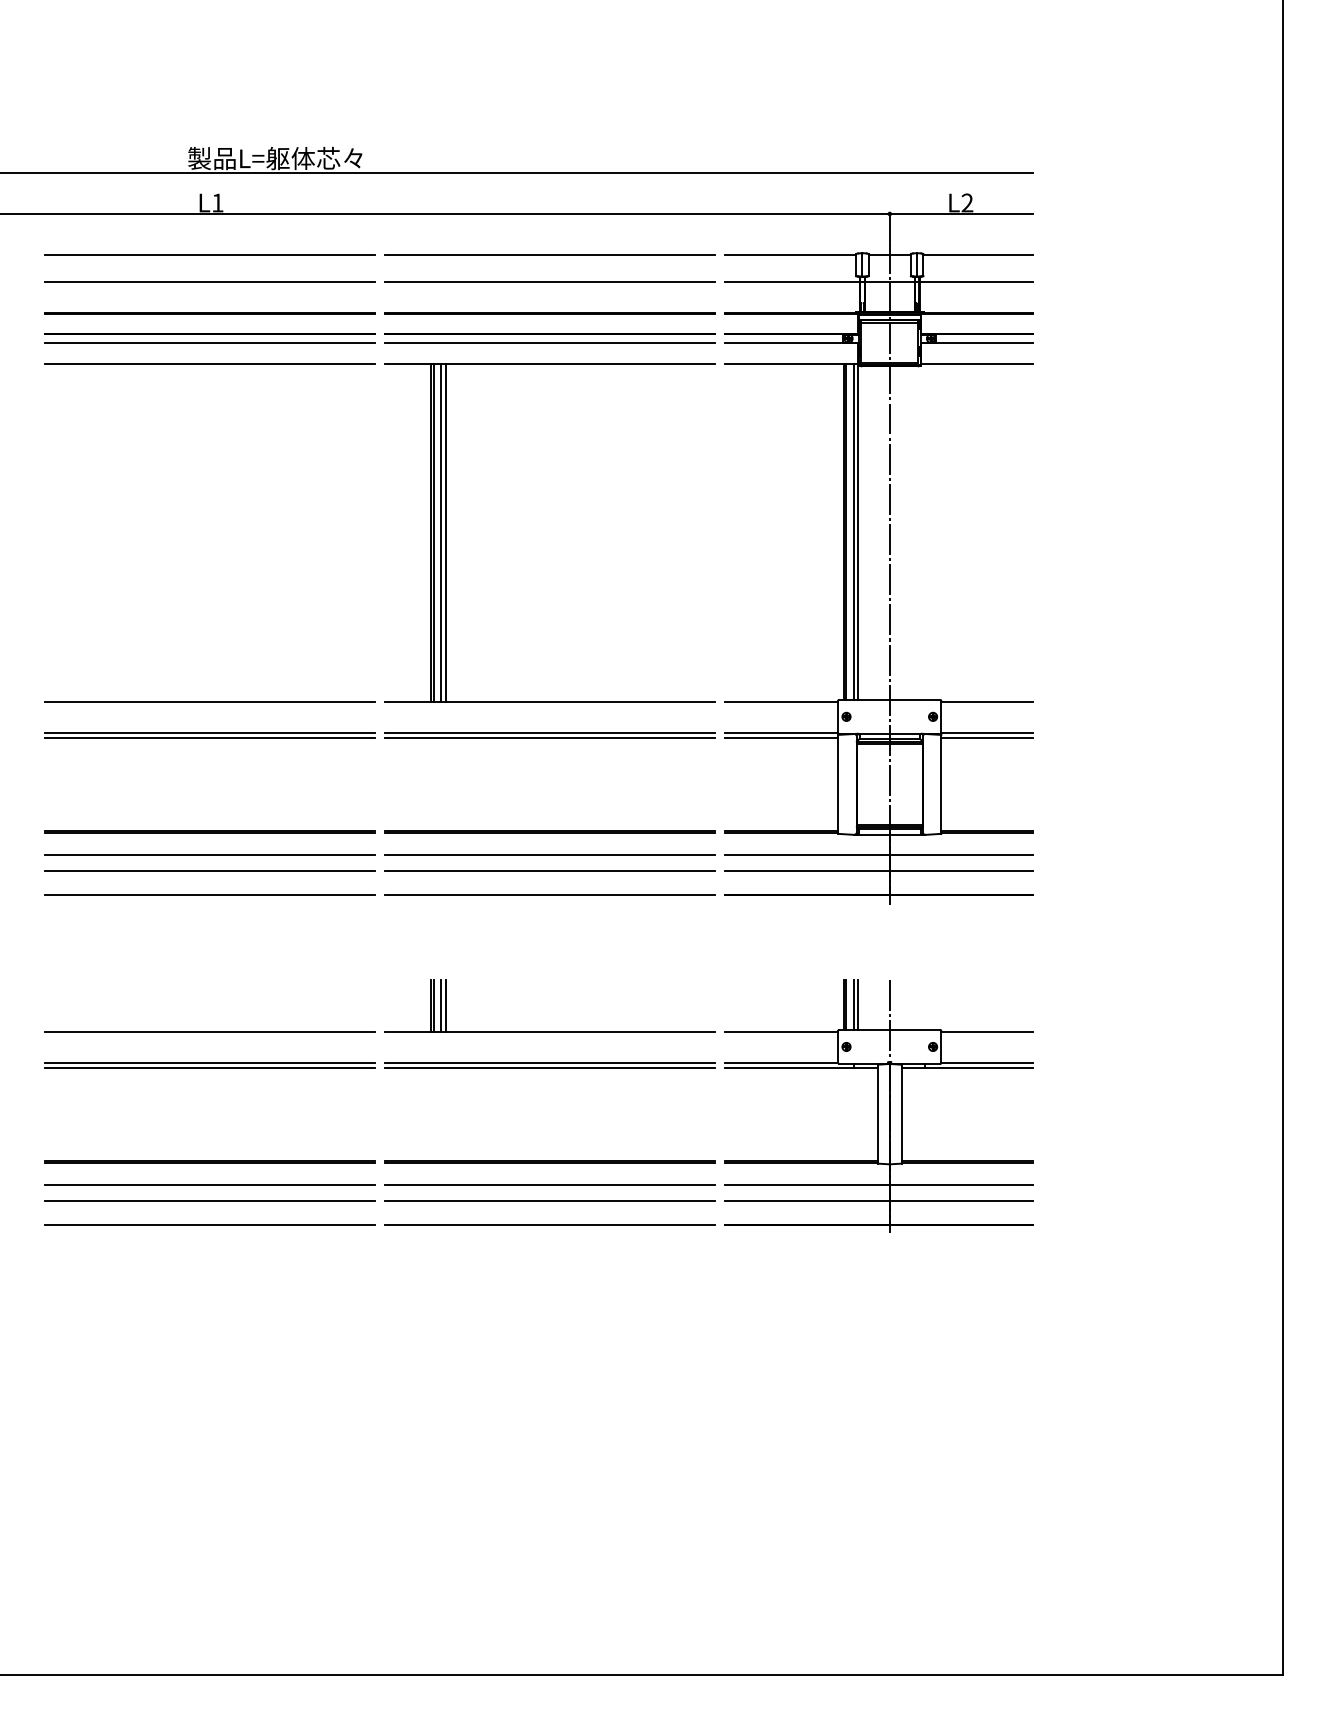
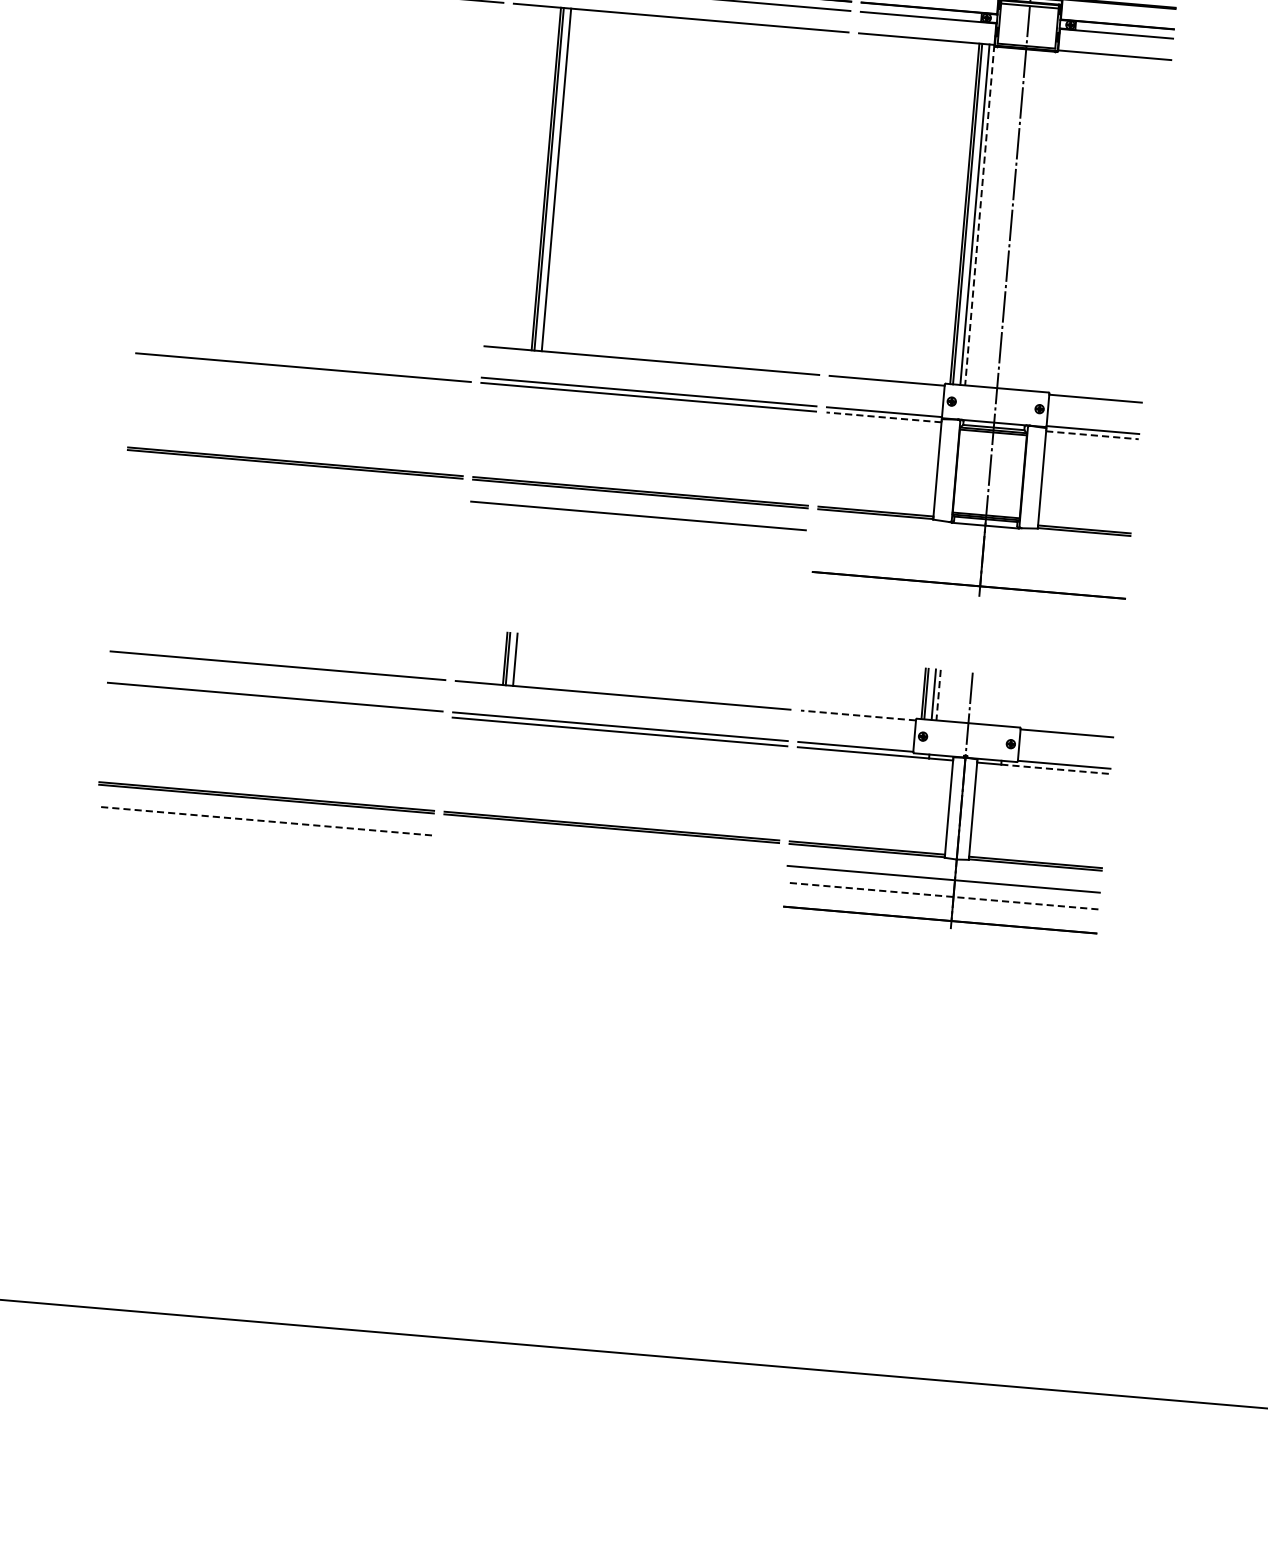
line: (446, 532) -> (561, 179), removed
line: (858, 532) -> (979, 215), solid -> dashed
line: (209, 701) -> (306, 330), removed
line: (209, 732) -> (303, 362), removed
line: (781, 738) -> (883, 417), solid -> dashed
line: (986, 738) -> (1091, 435), solid -> dashed
line: (209, 854) -> (293, 485), removed
line: (878, 854) -> (972, 544), removed
line: (209, 871) -> (291, 503), removed
line: (549, 871) -> (636, 532), removed
line: (878, 871) -> (970, 561), removed
line: (209, 895) -> (289, 527), removed
line: (549, 895) -> (634, 557), removed
line: (858, 1004) -> (938, 694), solid -> dashed
line: (446, 1005) -> (520, 659), removed
line: (781, 1031) -> (858, 715), solid -> dashed
line: (209, 1067) -> (274, 702), removed
line: (978, 1067) -> (1055, 768), solid -> dashed
line: (209, 1184) -> (264, 820), solid -> dashed
line: (549, 1184) -> (609, 850), removed
line: (209, 1200) -> (263, 837), removed
line: (549, 1201) -> (608, 867), removed
line: (878, 1201) -> (942, 896), solid -> dashed
line: (209, 1224) -> (261, 861), removed
line: (549, 1224) -> (606, 890), removed

